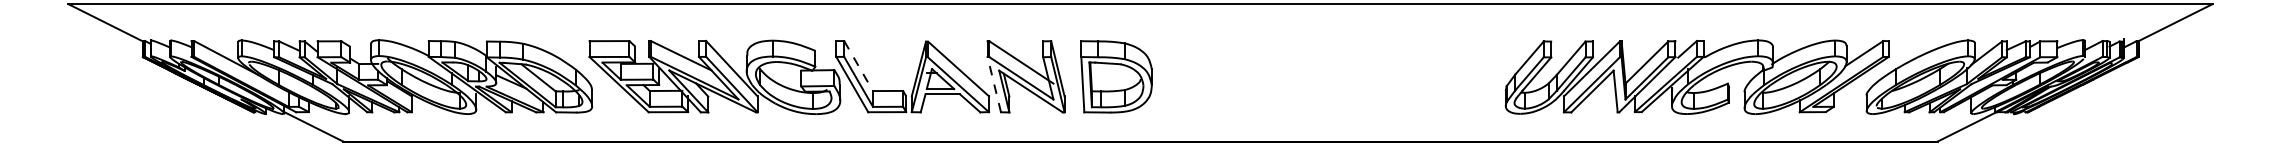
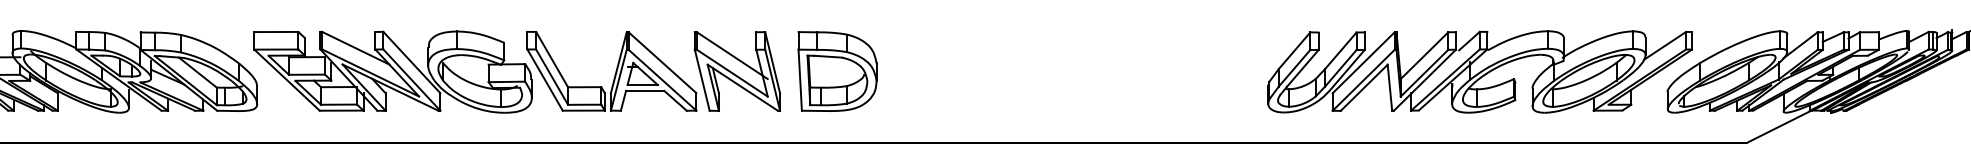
line: (858, 66) -> (551, 60), dashed -> solid
line: (994, 84) -> (702, 80), dashed -> solid

